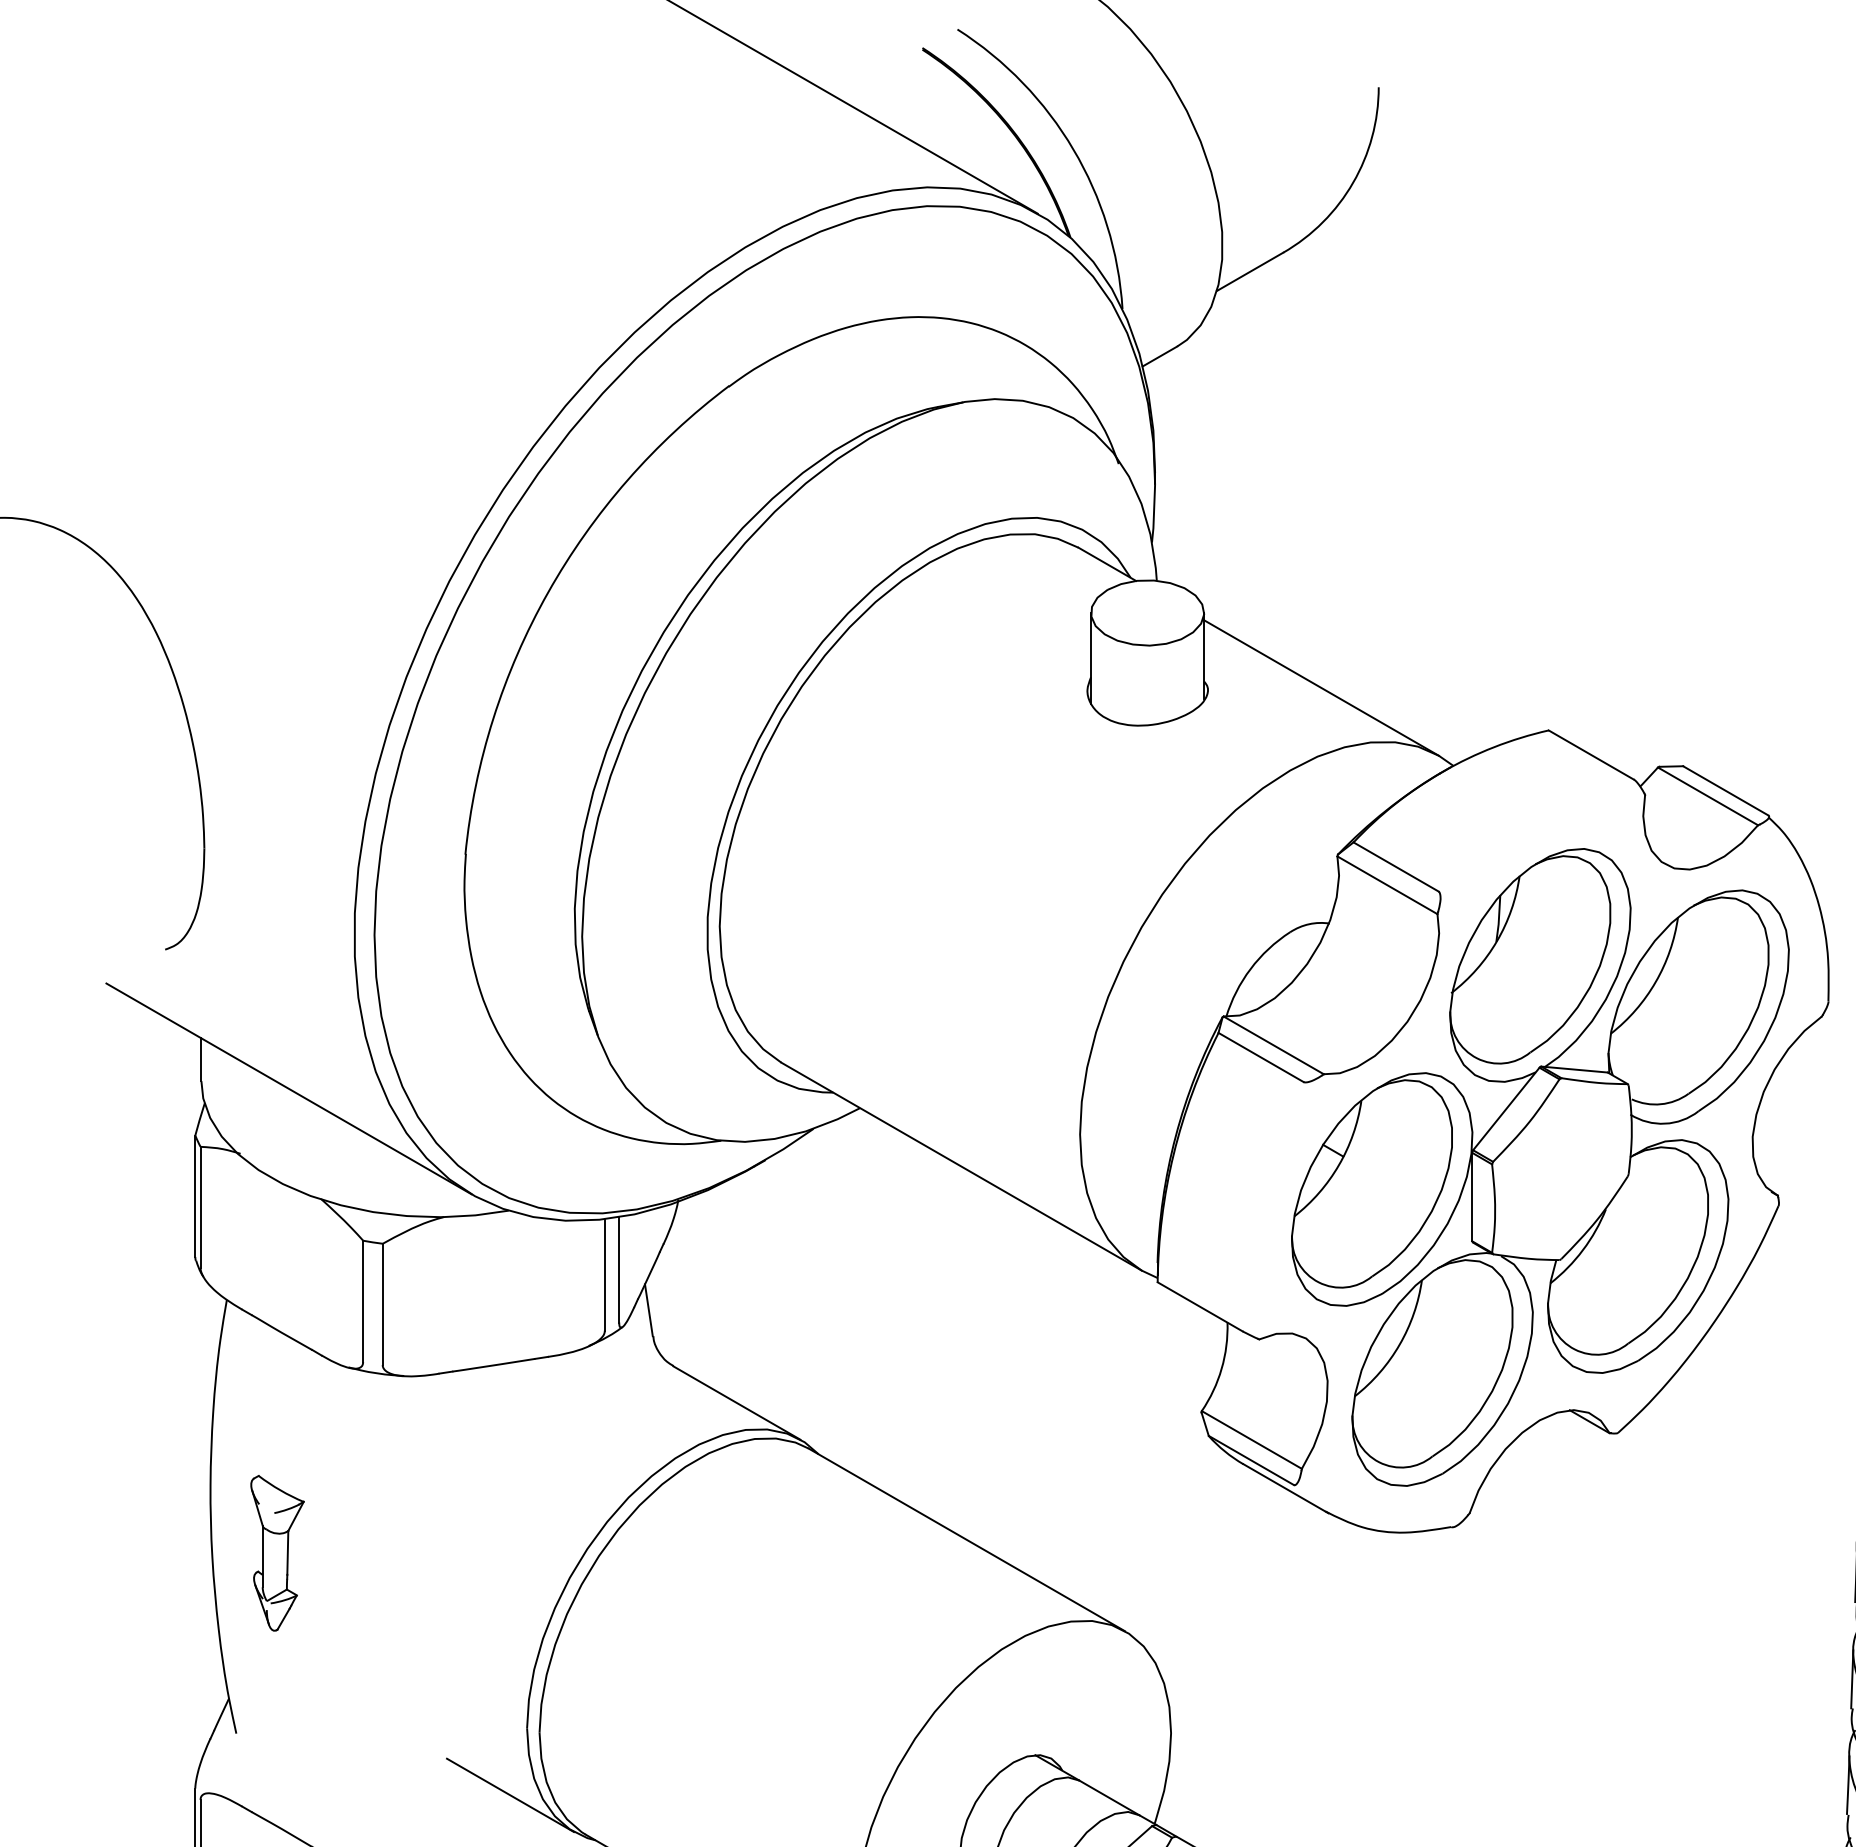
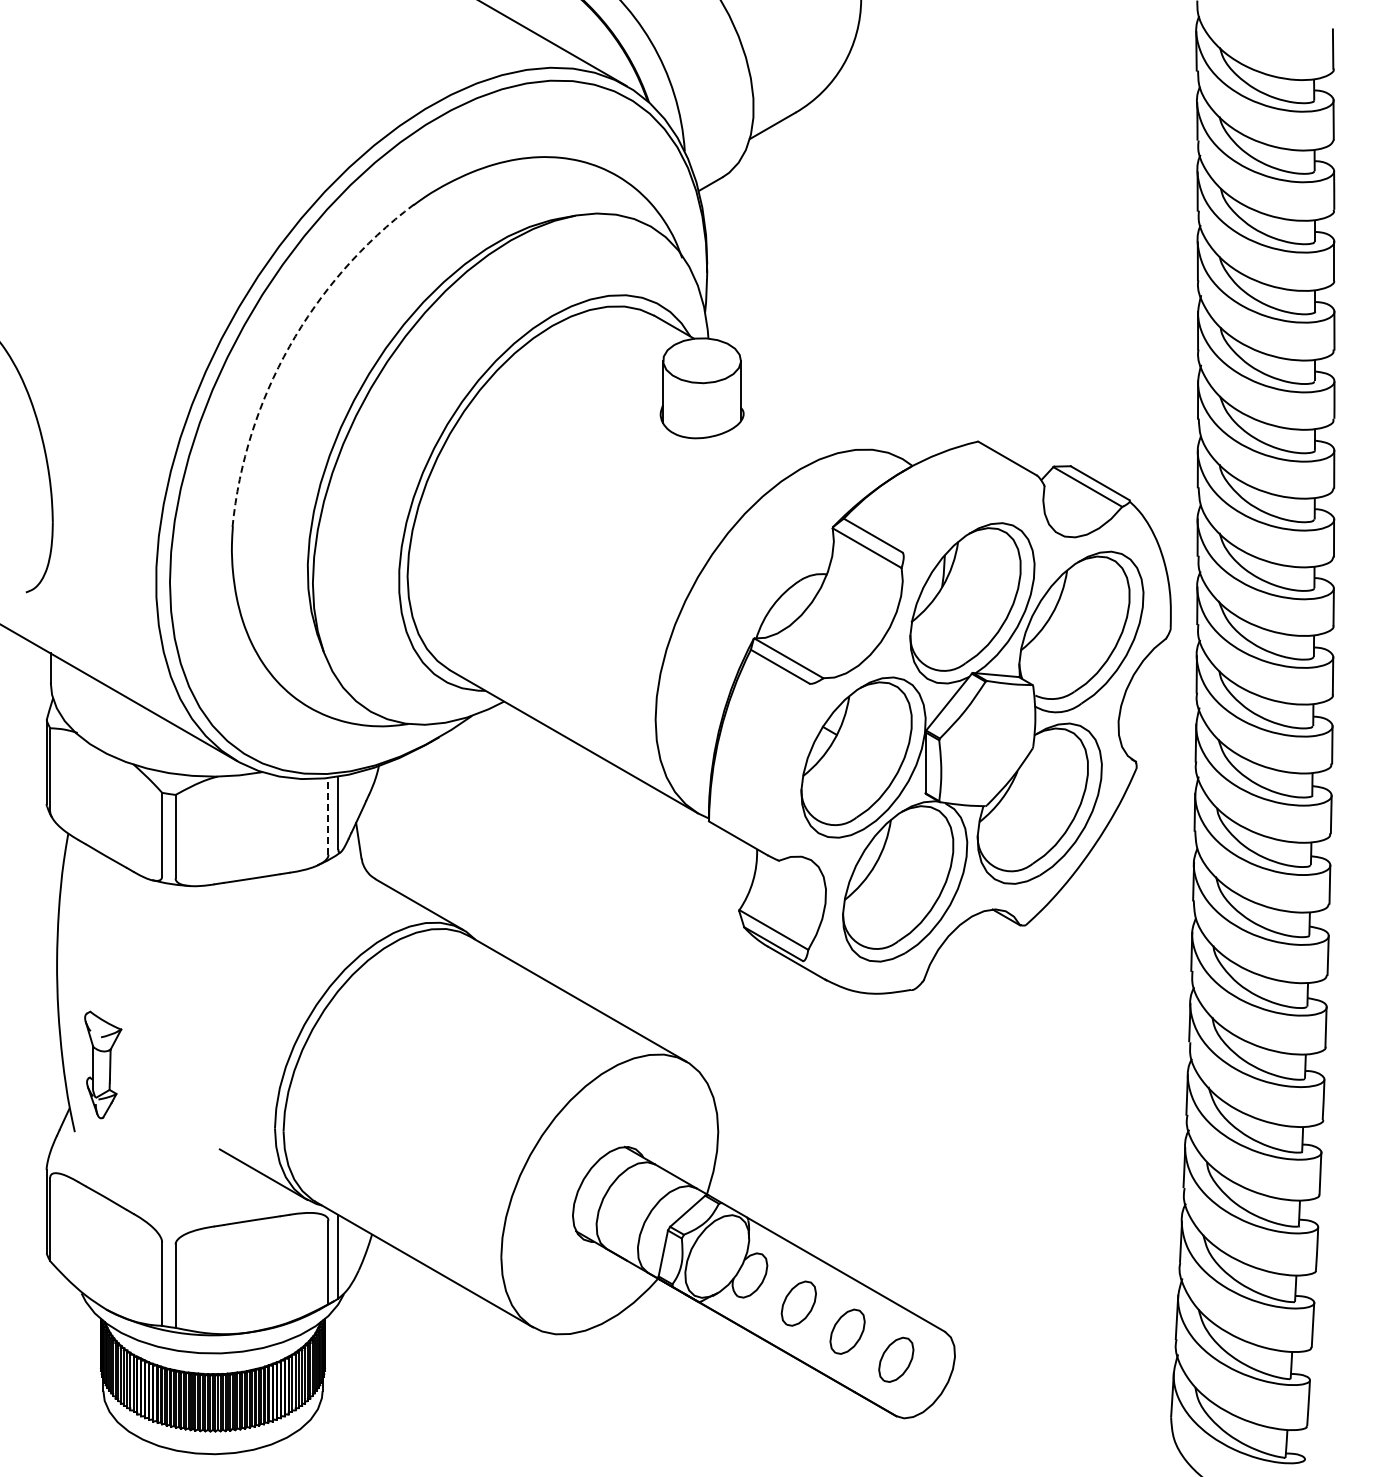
arc: (548, 592) -> (289, 346), solid -> dashed
line: (1321, 688) -> (821, 412), removed
line: (604, 1273) -> (328, 815), solid -> dashed
part: (277, 1552) -> (103, 1064), moved

